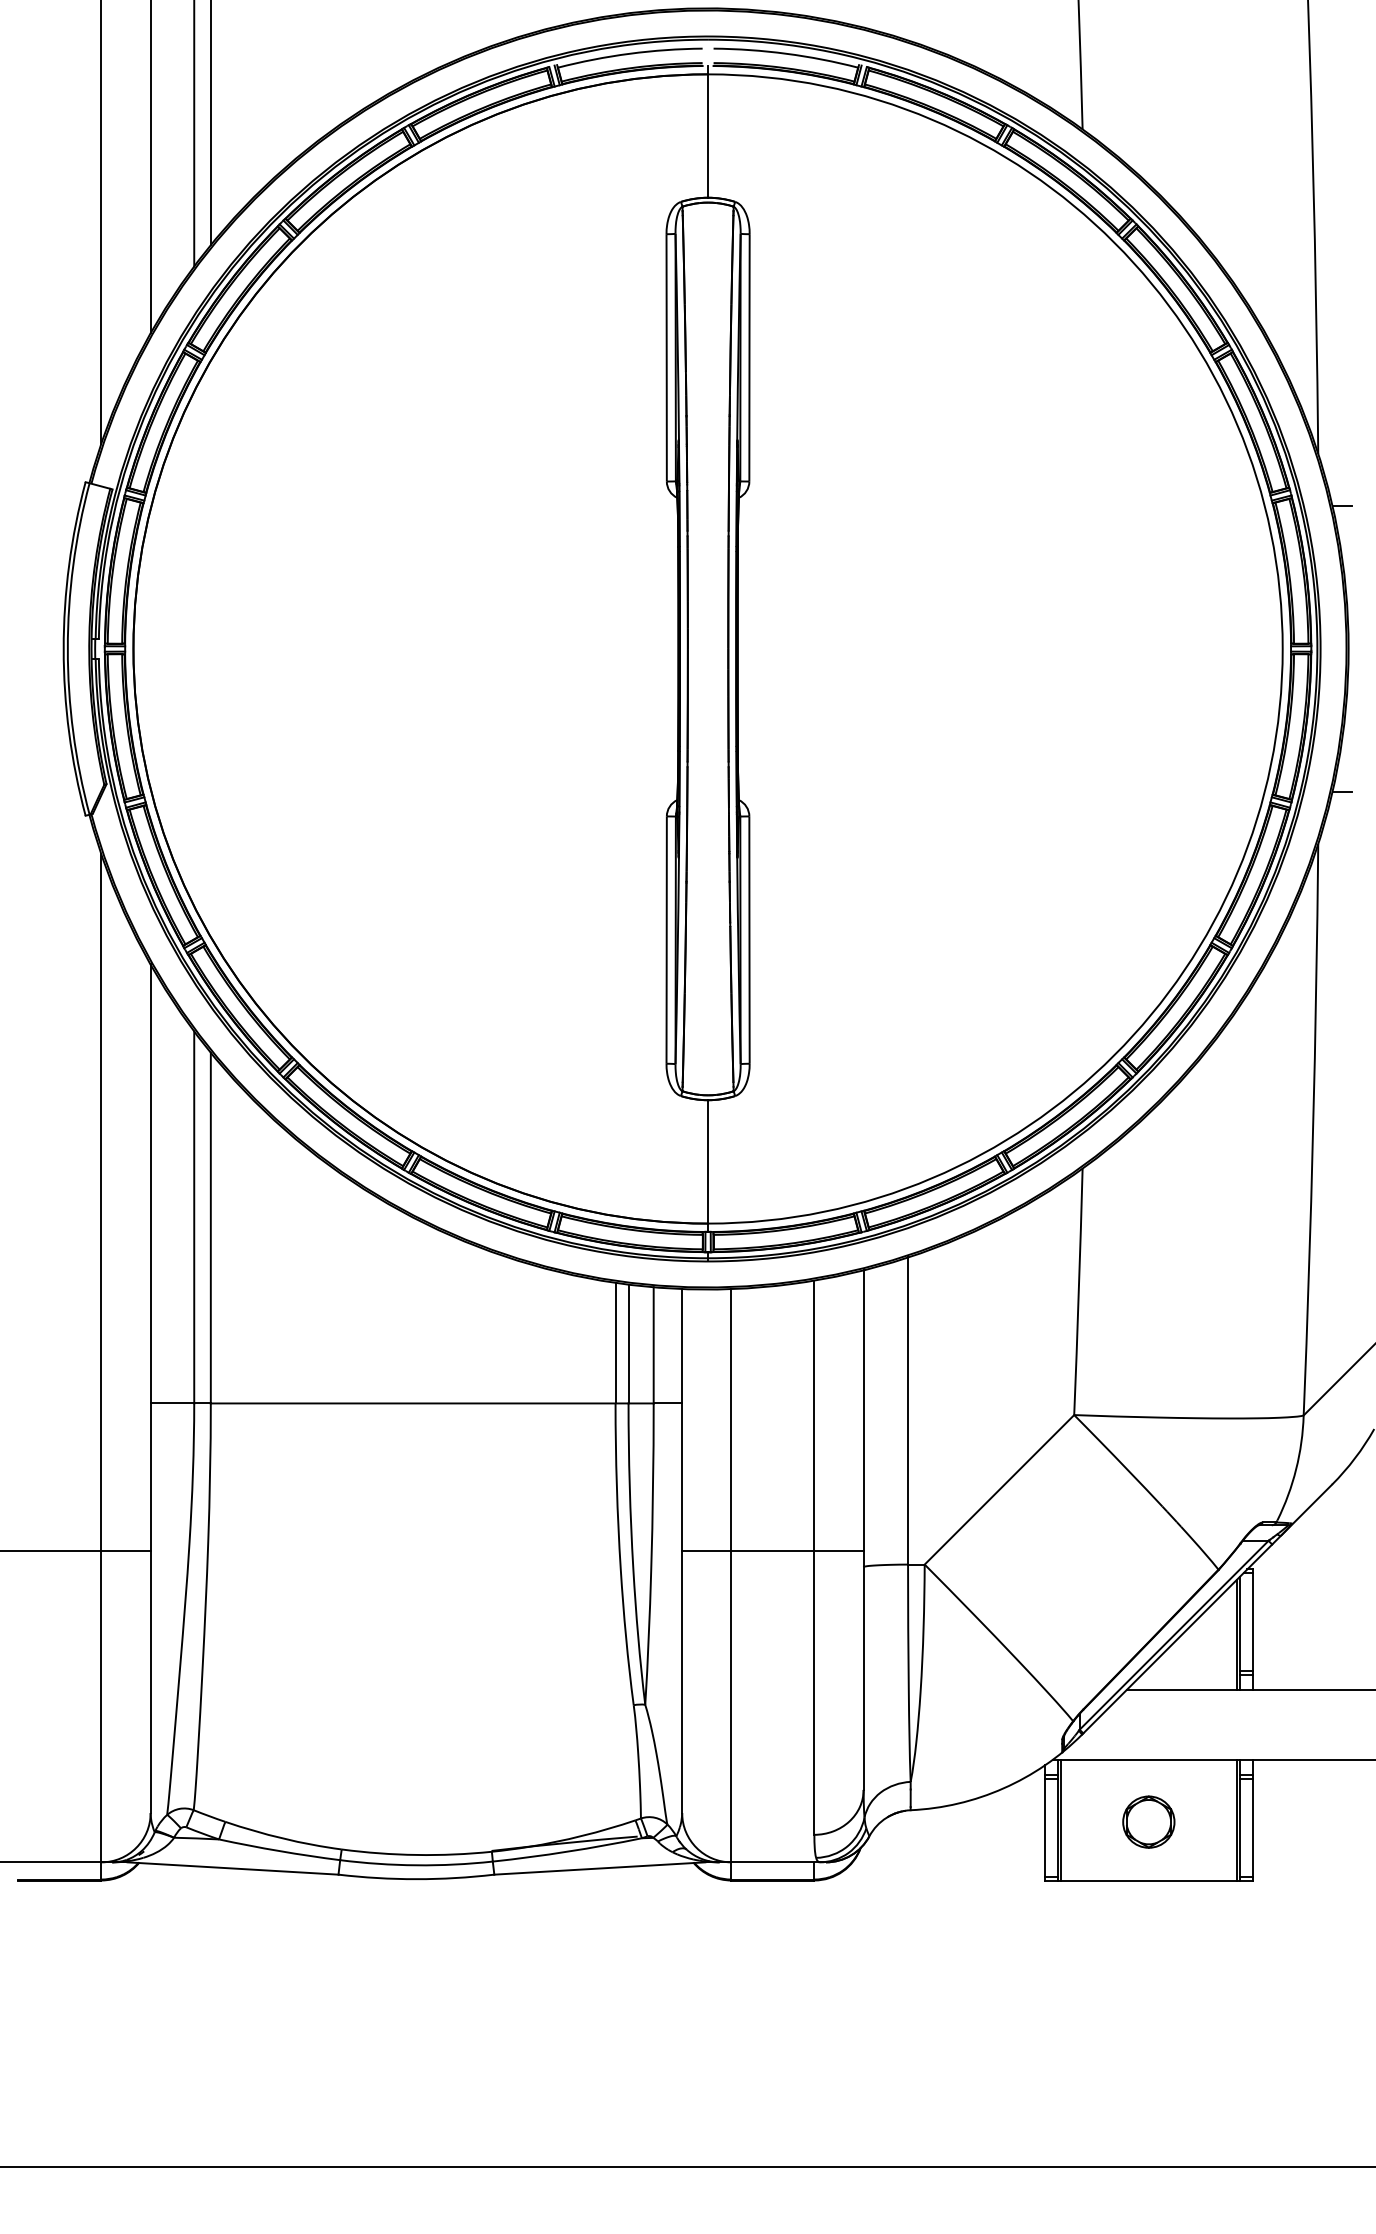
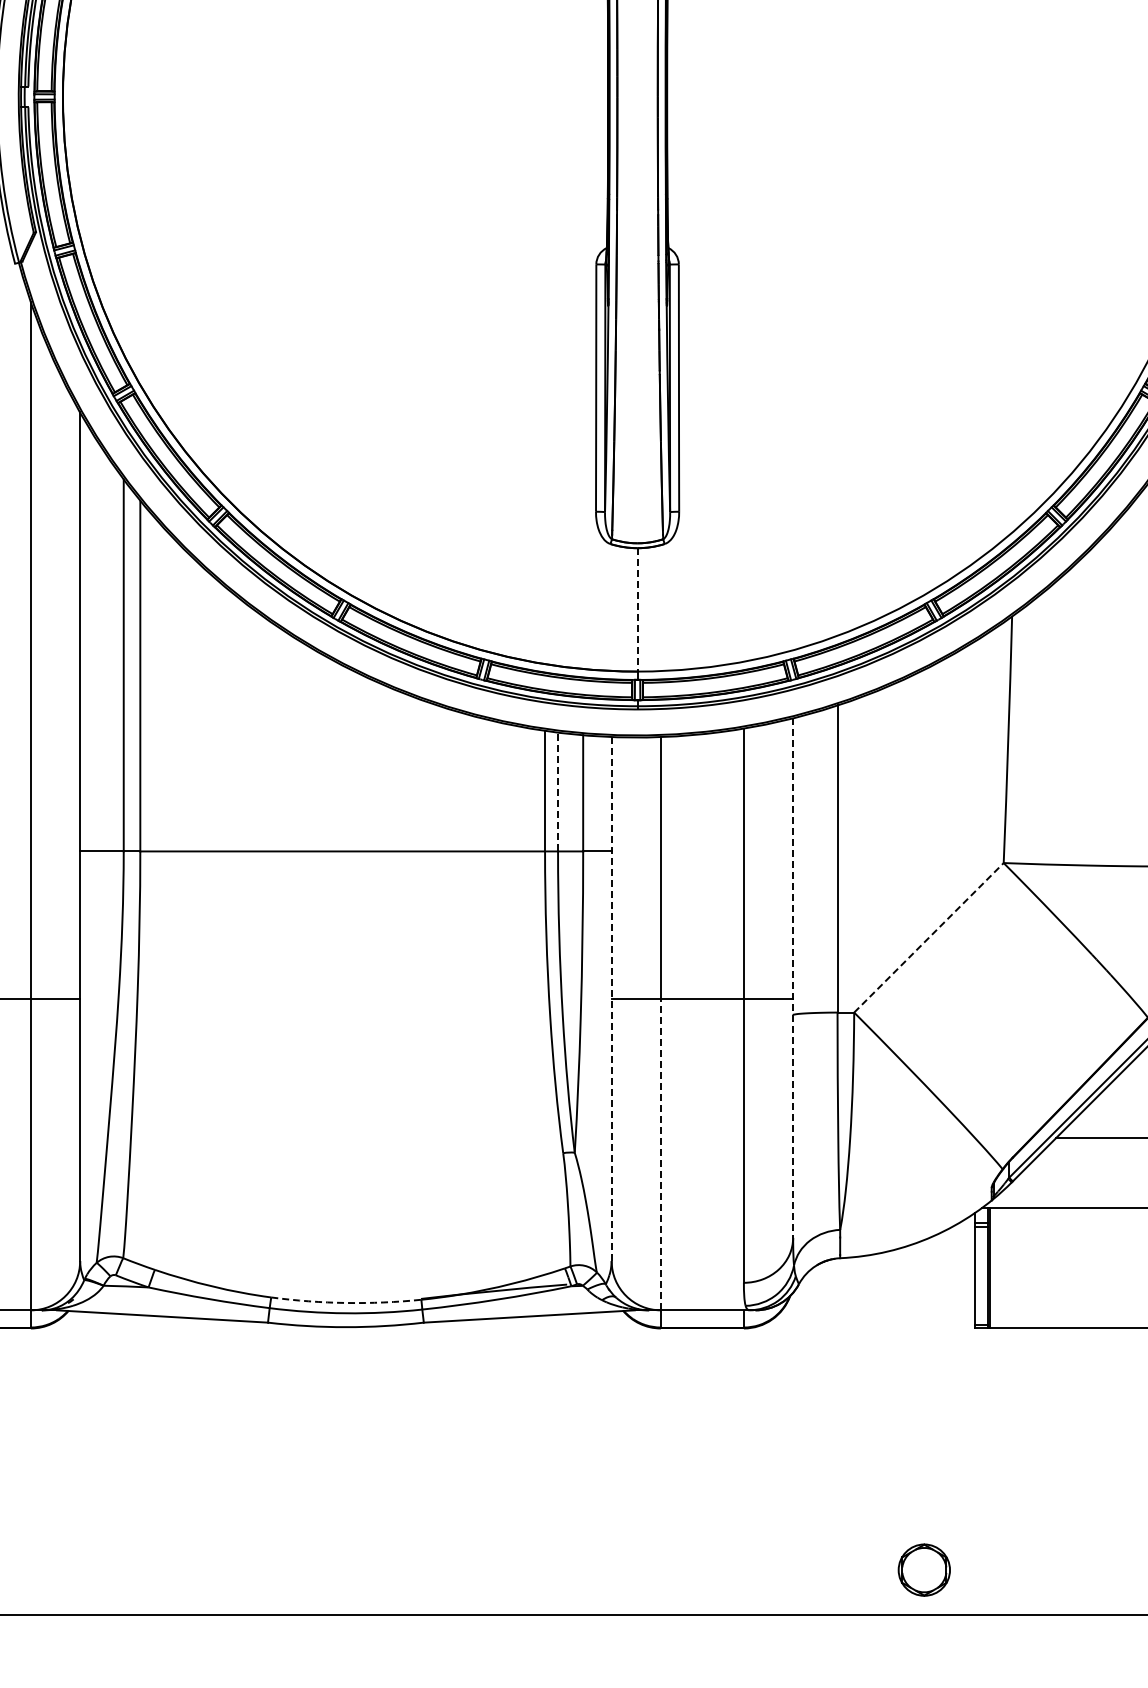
line: (708, 1161) -> (638, 609), solid -> dashed
line: (628, 1343) -> (558, 791), solid -> dashed
line: (999, 1489) -> (929, 937), solid -> dashed
line: (863, 1530) -> (793, 978), solid -> dashed
line: (682, 1550) -> (612, 998), solid -> dashed
line: (731, 1706) -> (661, 1154), solid -> dashed
part: (1148, 1821) -> (924, 1569), moved
arc: (416, 1855) -> (346, 1303), solid -> dashed

